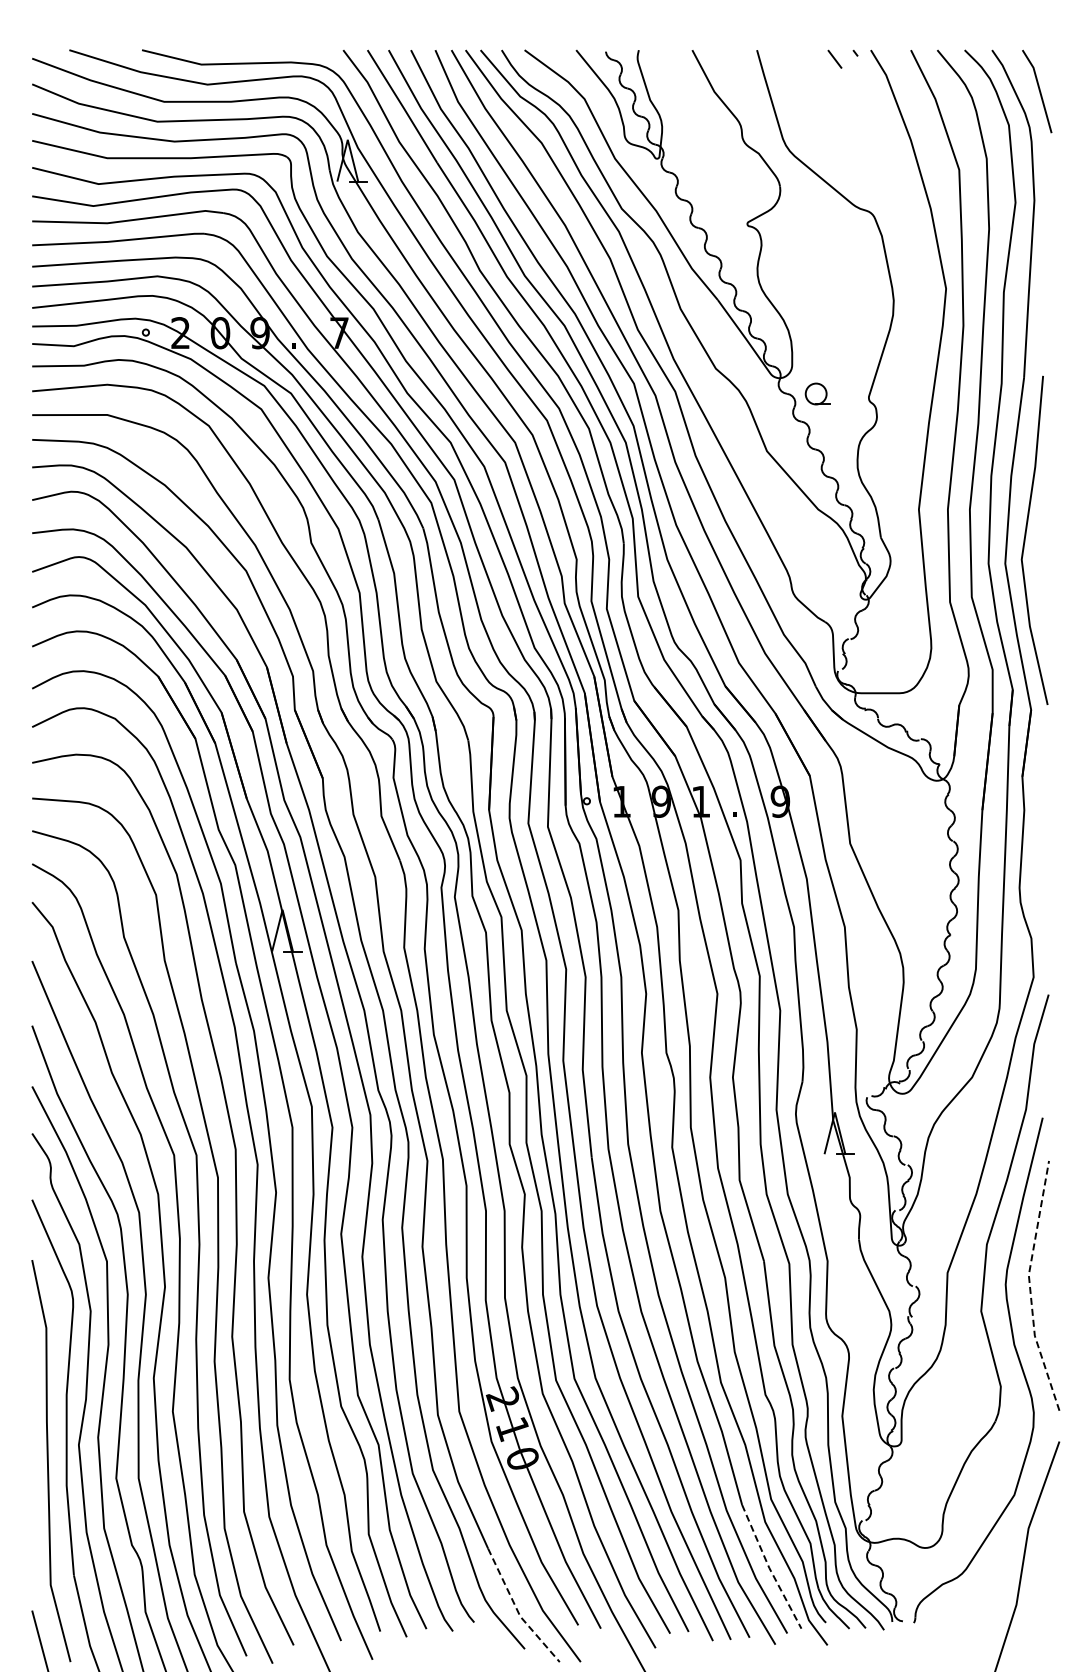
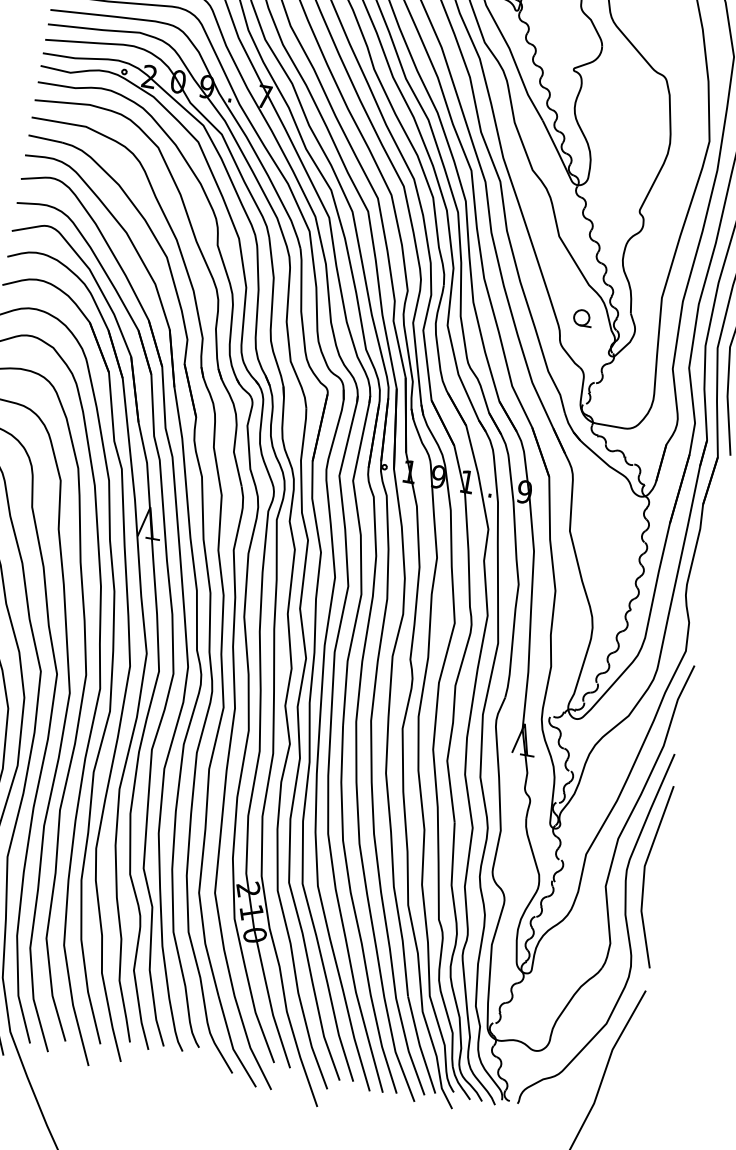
part: (817, 393) -> (582, 317), moved
line: (1030, 1286) -> (644, 874), dashed -> solid
line: (769, 1568) -> (419, 1045), dashed -> solid
line: (517, 1610) -> (232, 1044), dashed -> solid

